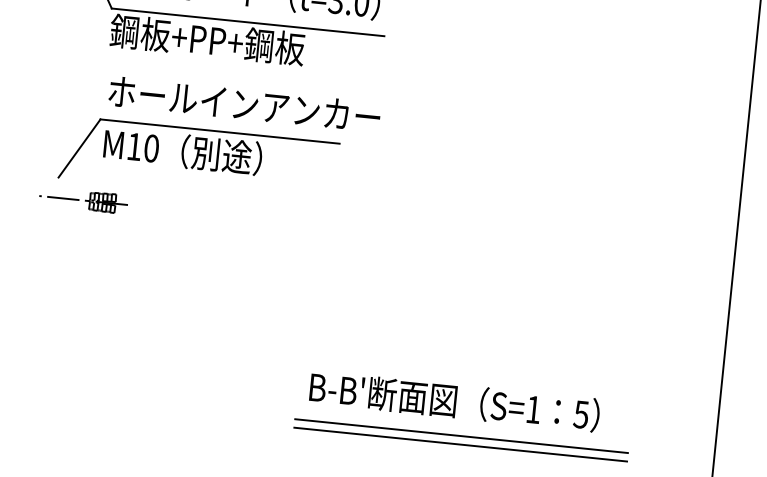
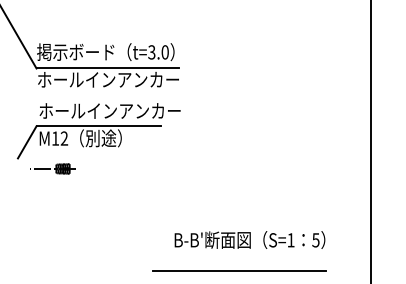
text: (245, 43) -> (107, 79), 鋼板+PP+鋼板 -> ホールインアンカー
text: (151, 148) -> (64, 138), M10 -> M12
part: (82, 199) -> (52, 168), moved
text: (453, 400) -> (249, 239), moved
line: (459, 445) -> (238, 275), removed

